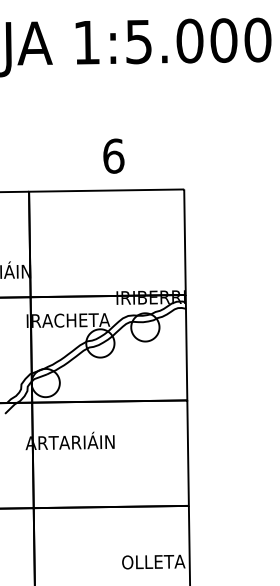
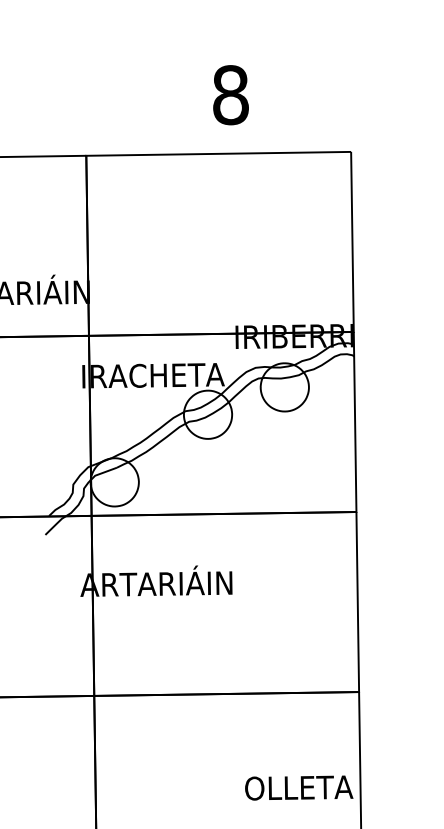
text: (113, 155) -> (230, 93), 6 -> 8

